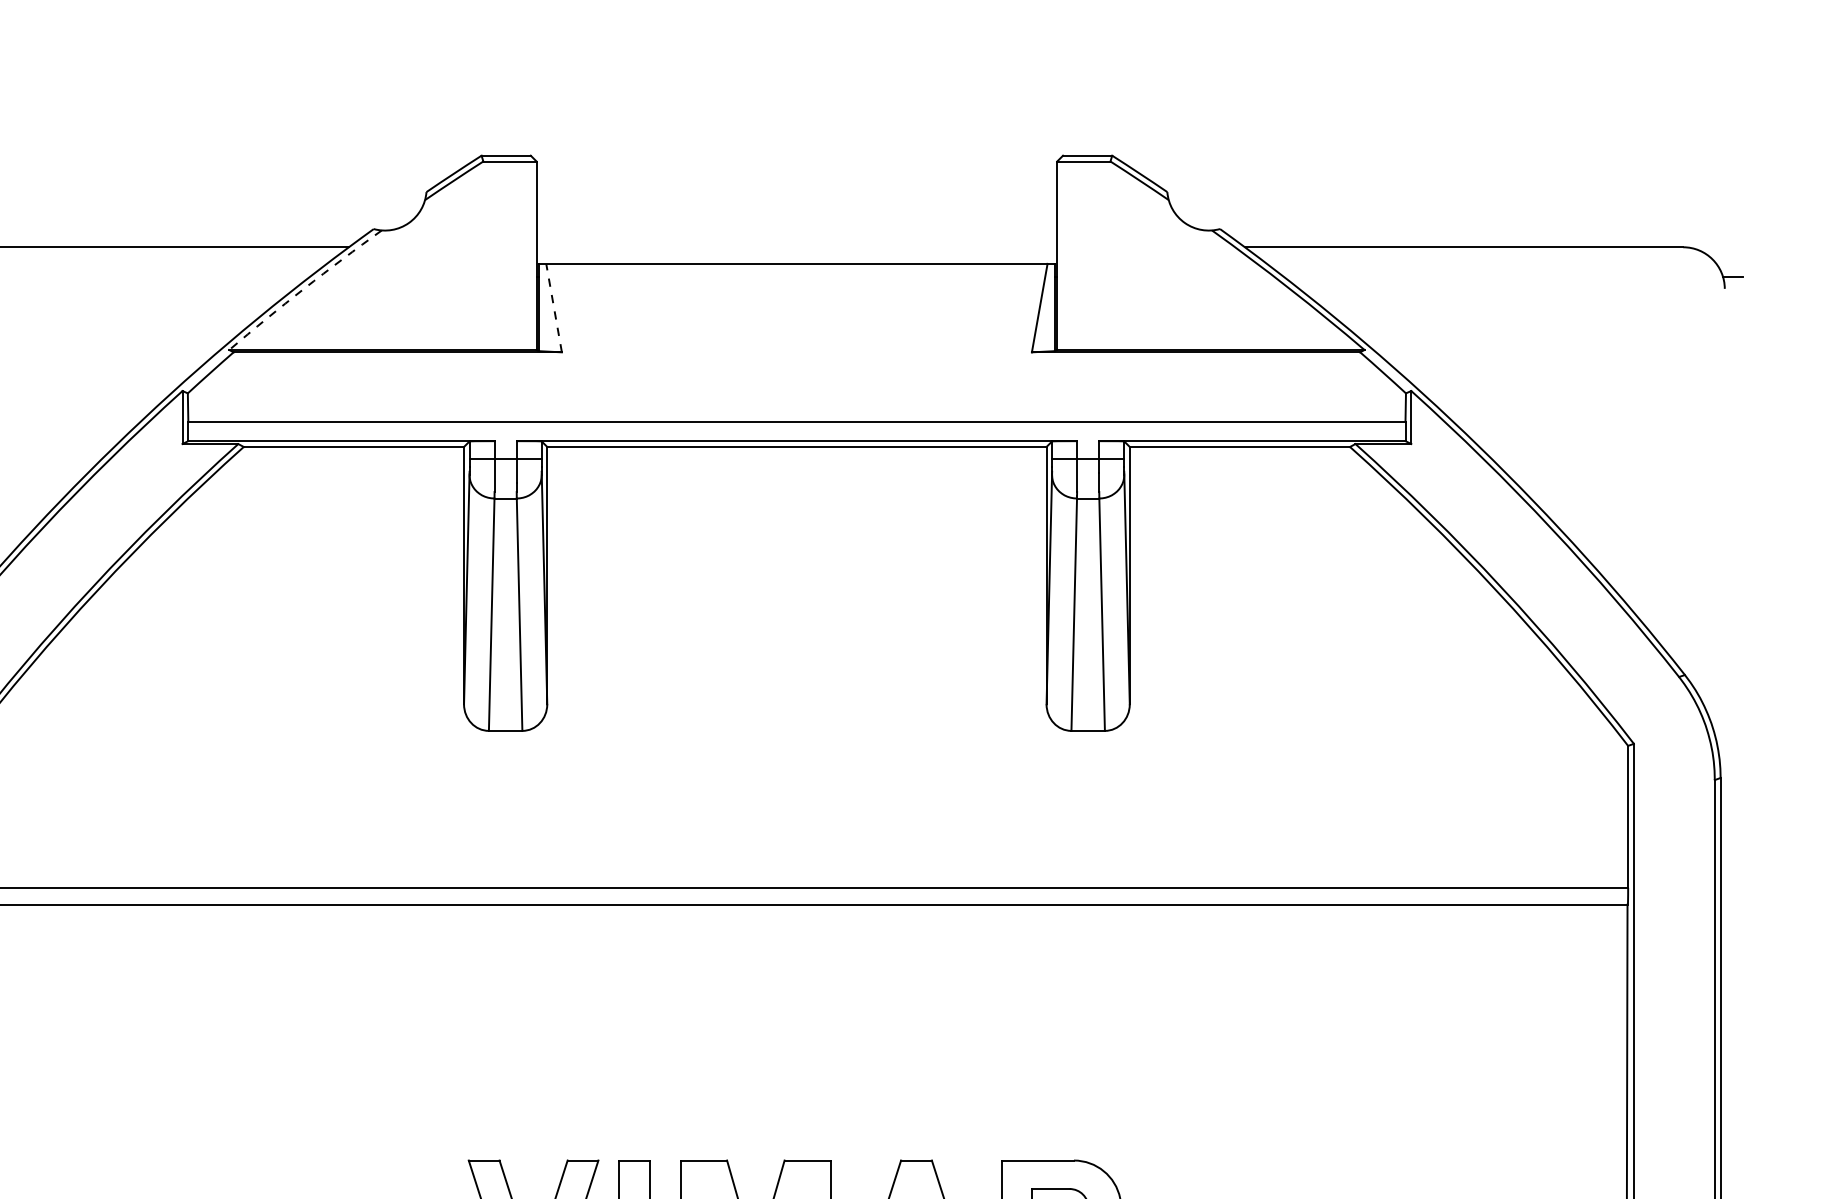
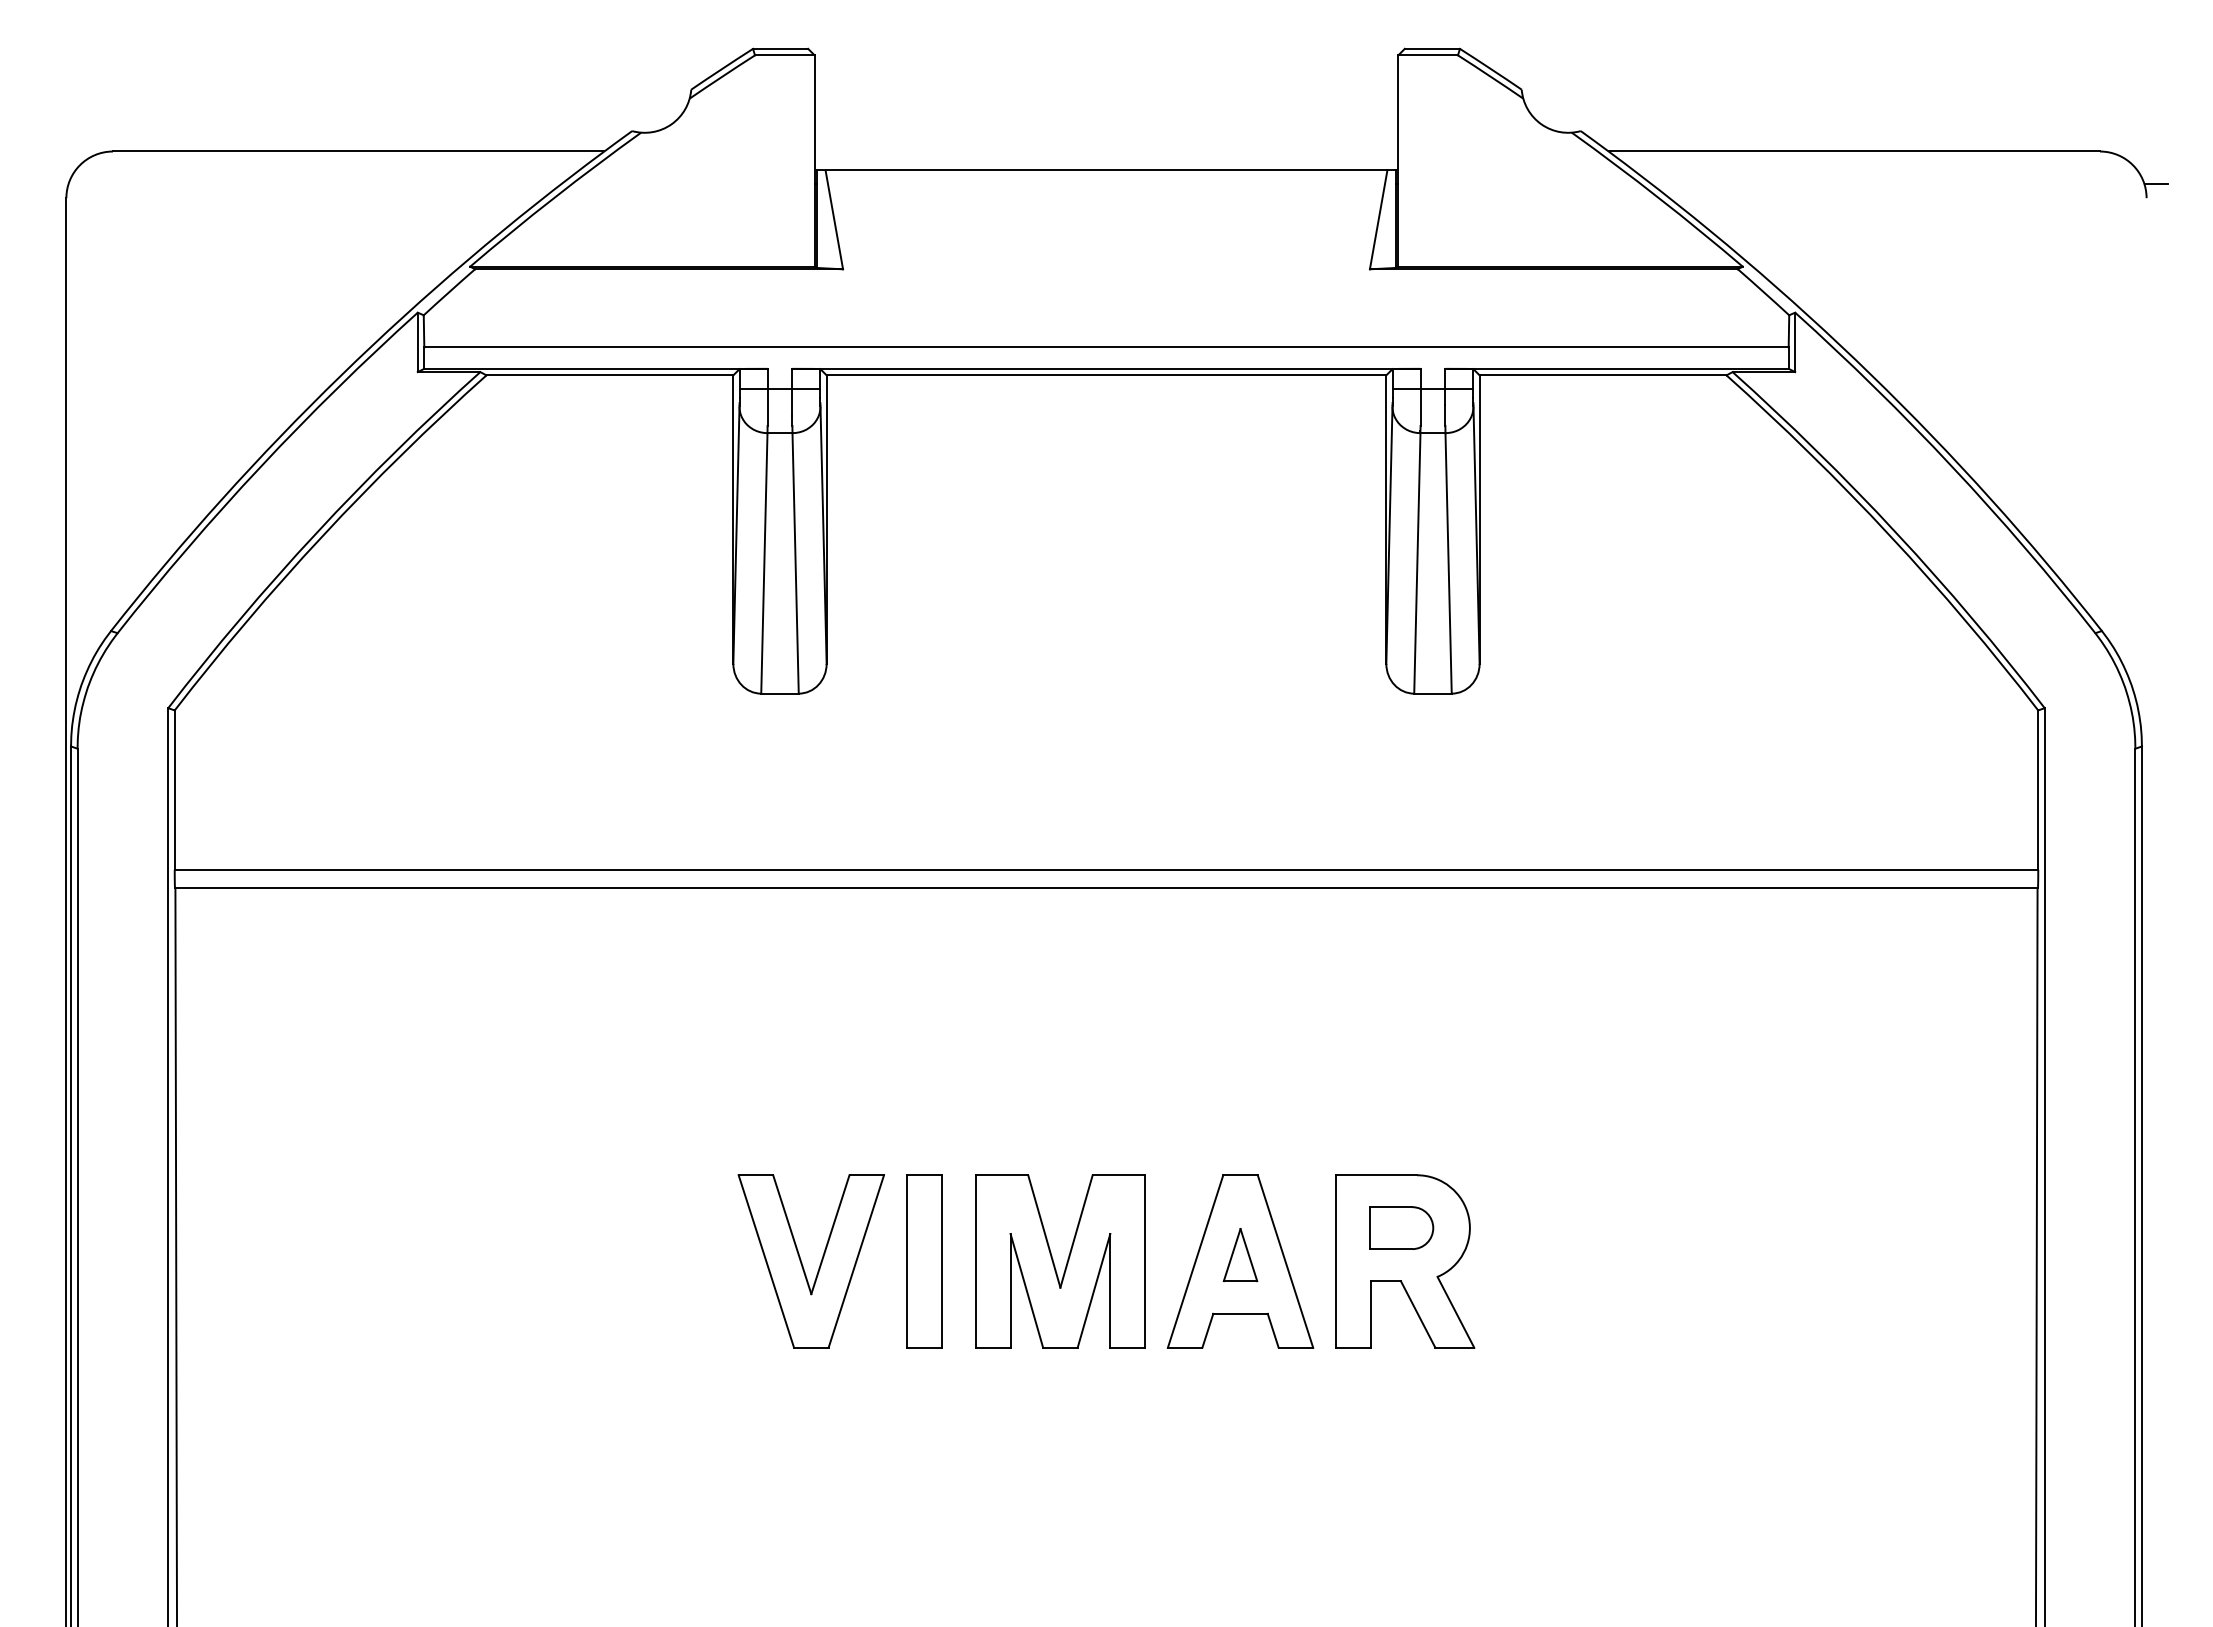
arc: (304, 288) -> (554, 197), dashed -> solid
line: (554, 307) -> (834, 219), dashed -> solid

